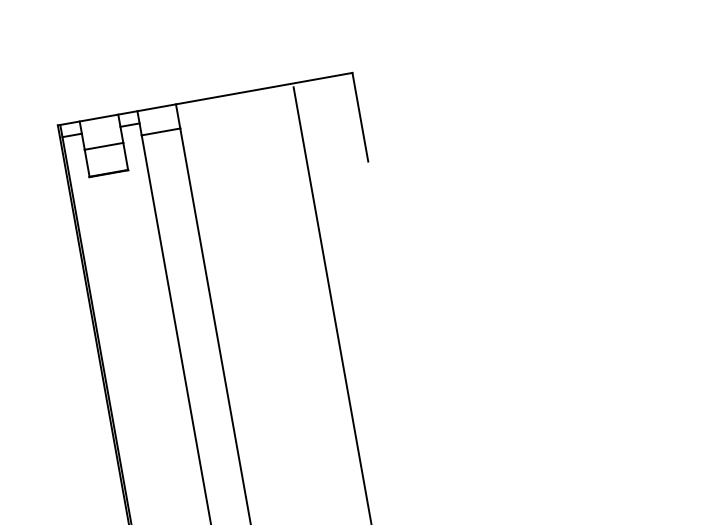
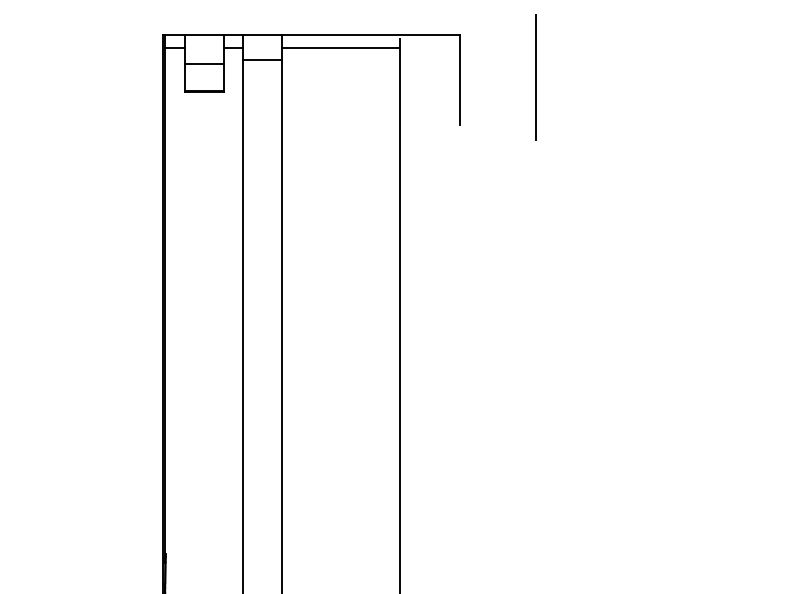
line: (435, 101) -> (535, 77), added
line: (236, 105) -> (340, 47), added

